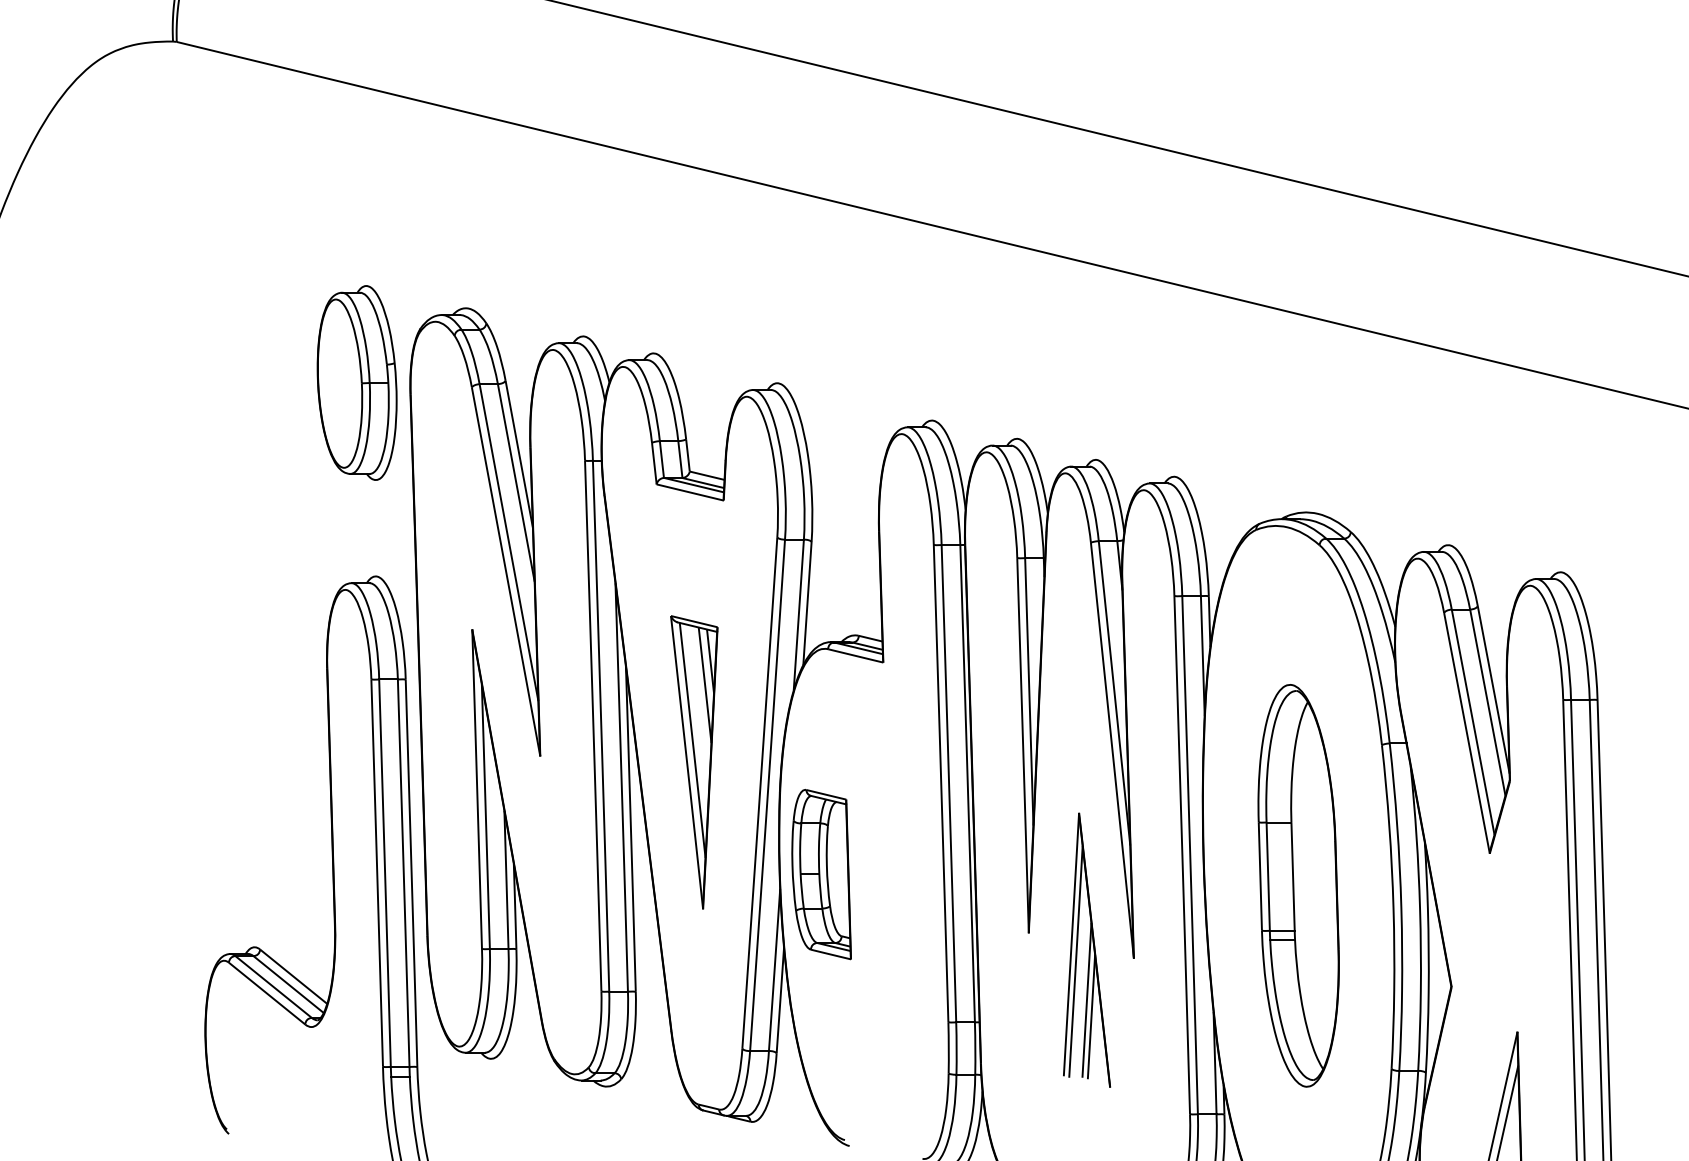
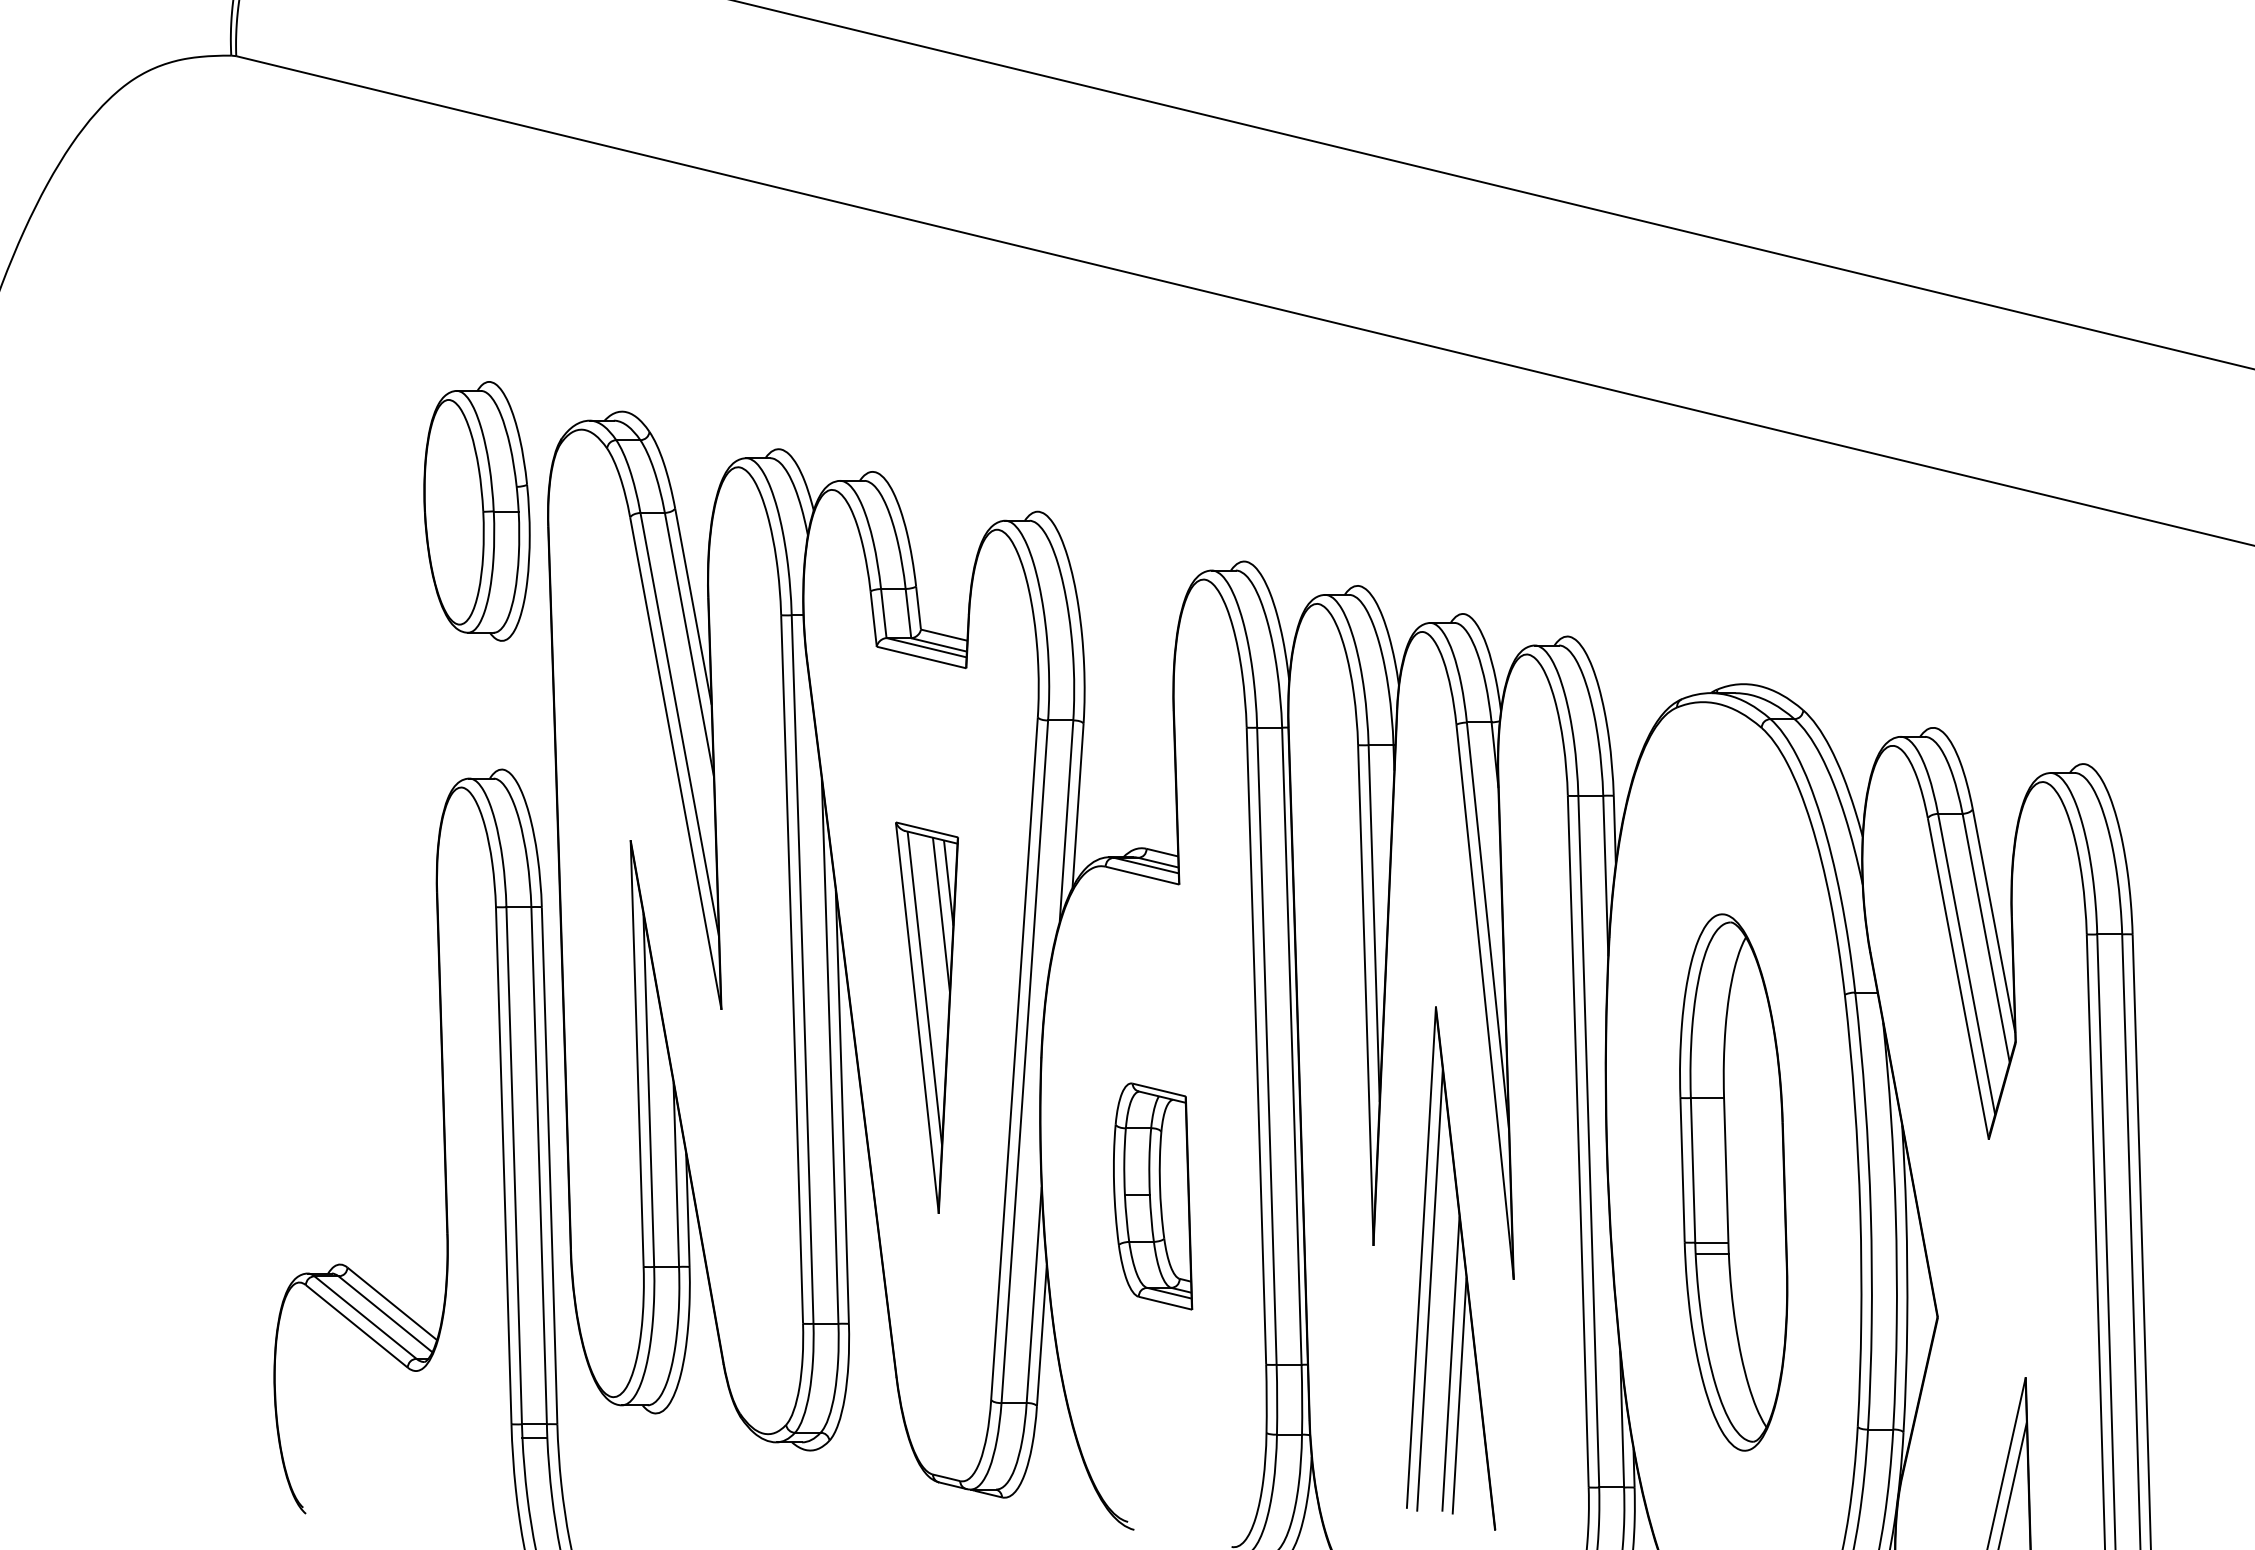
part: (822, 874) -> (1153, 1196), moved
part: (1087, 950) -> (1451, 1268), size x1.43

